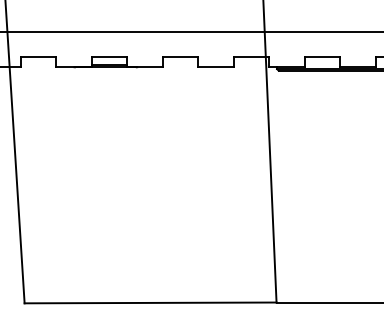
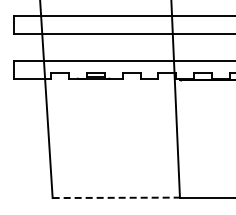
line: (150, 302) -> (116, 197), solid -> dashed

